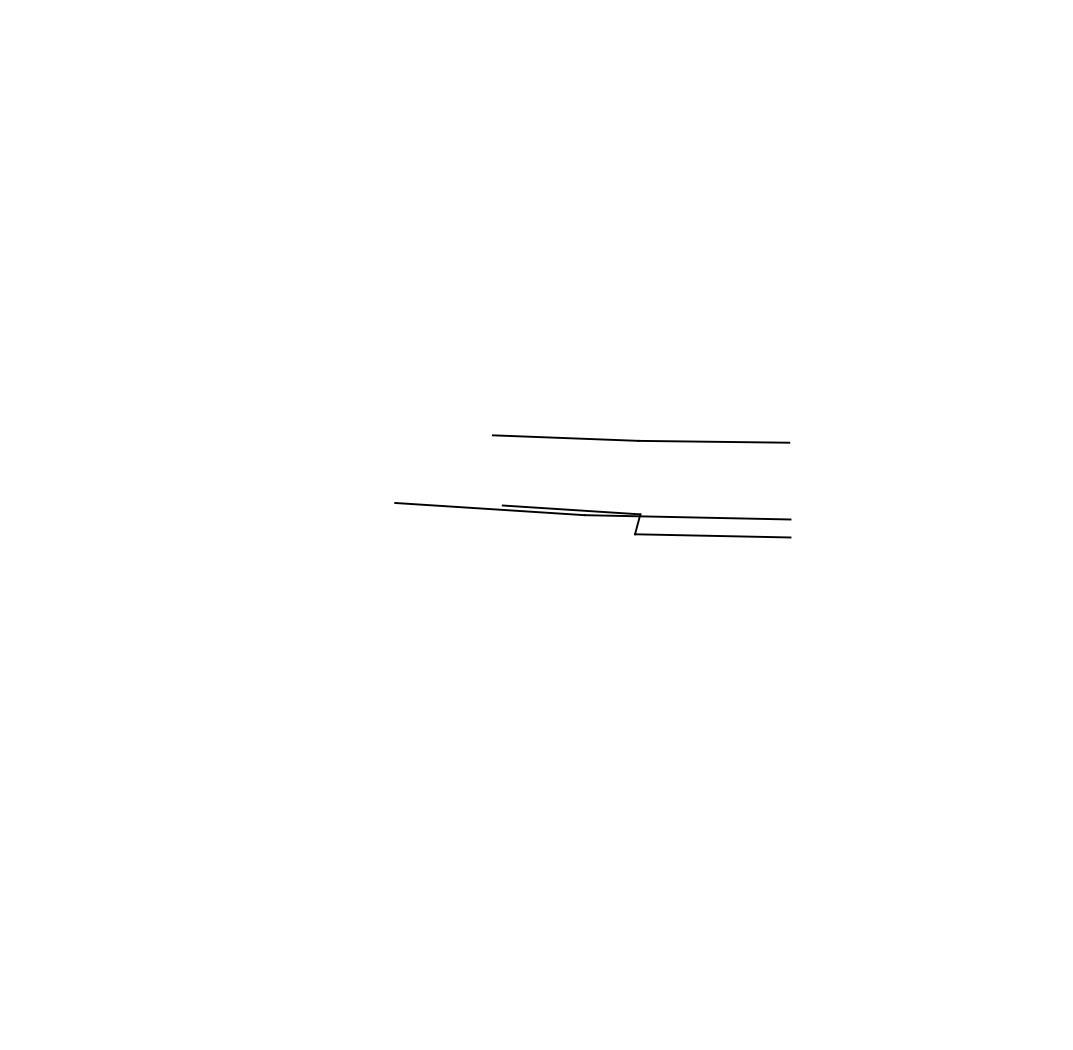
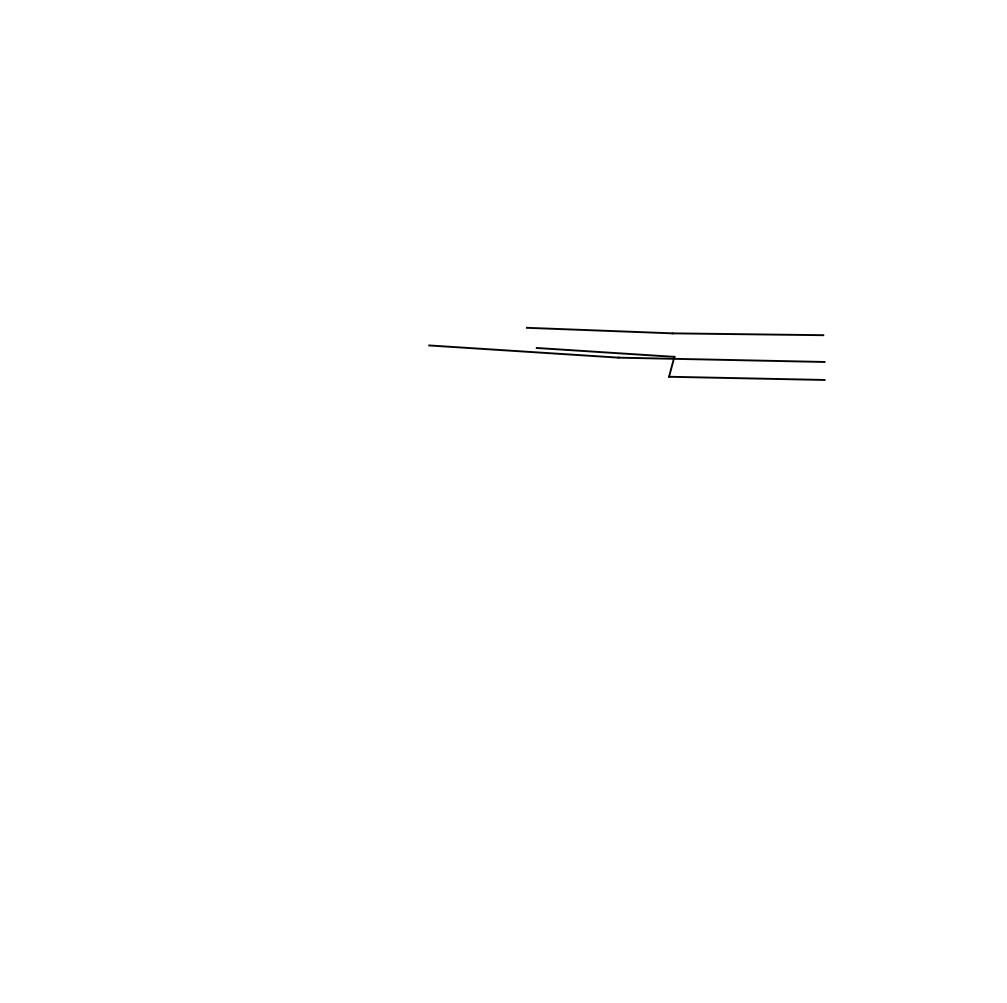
part: (592, 520) -> (626, 362), moved

